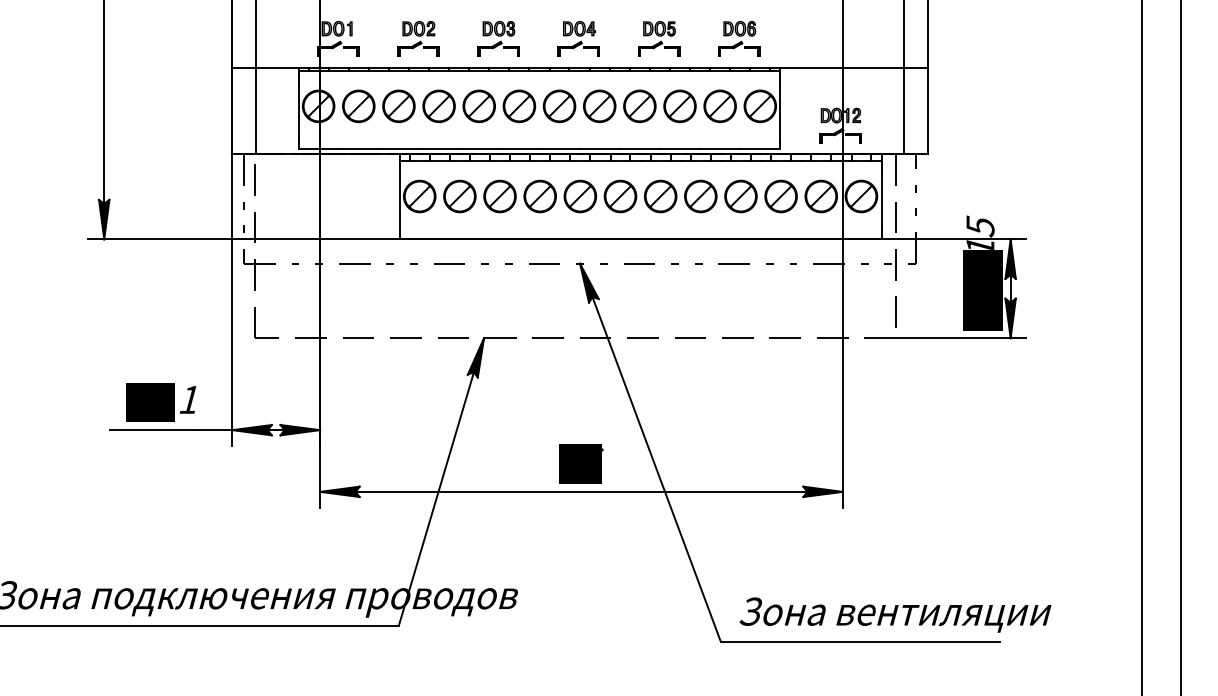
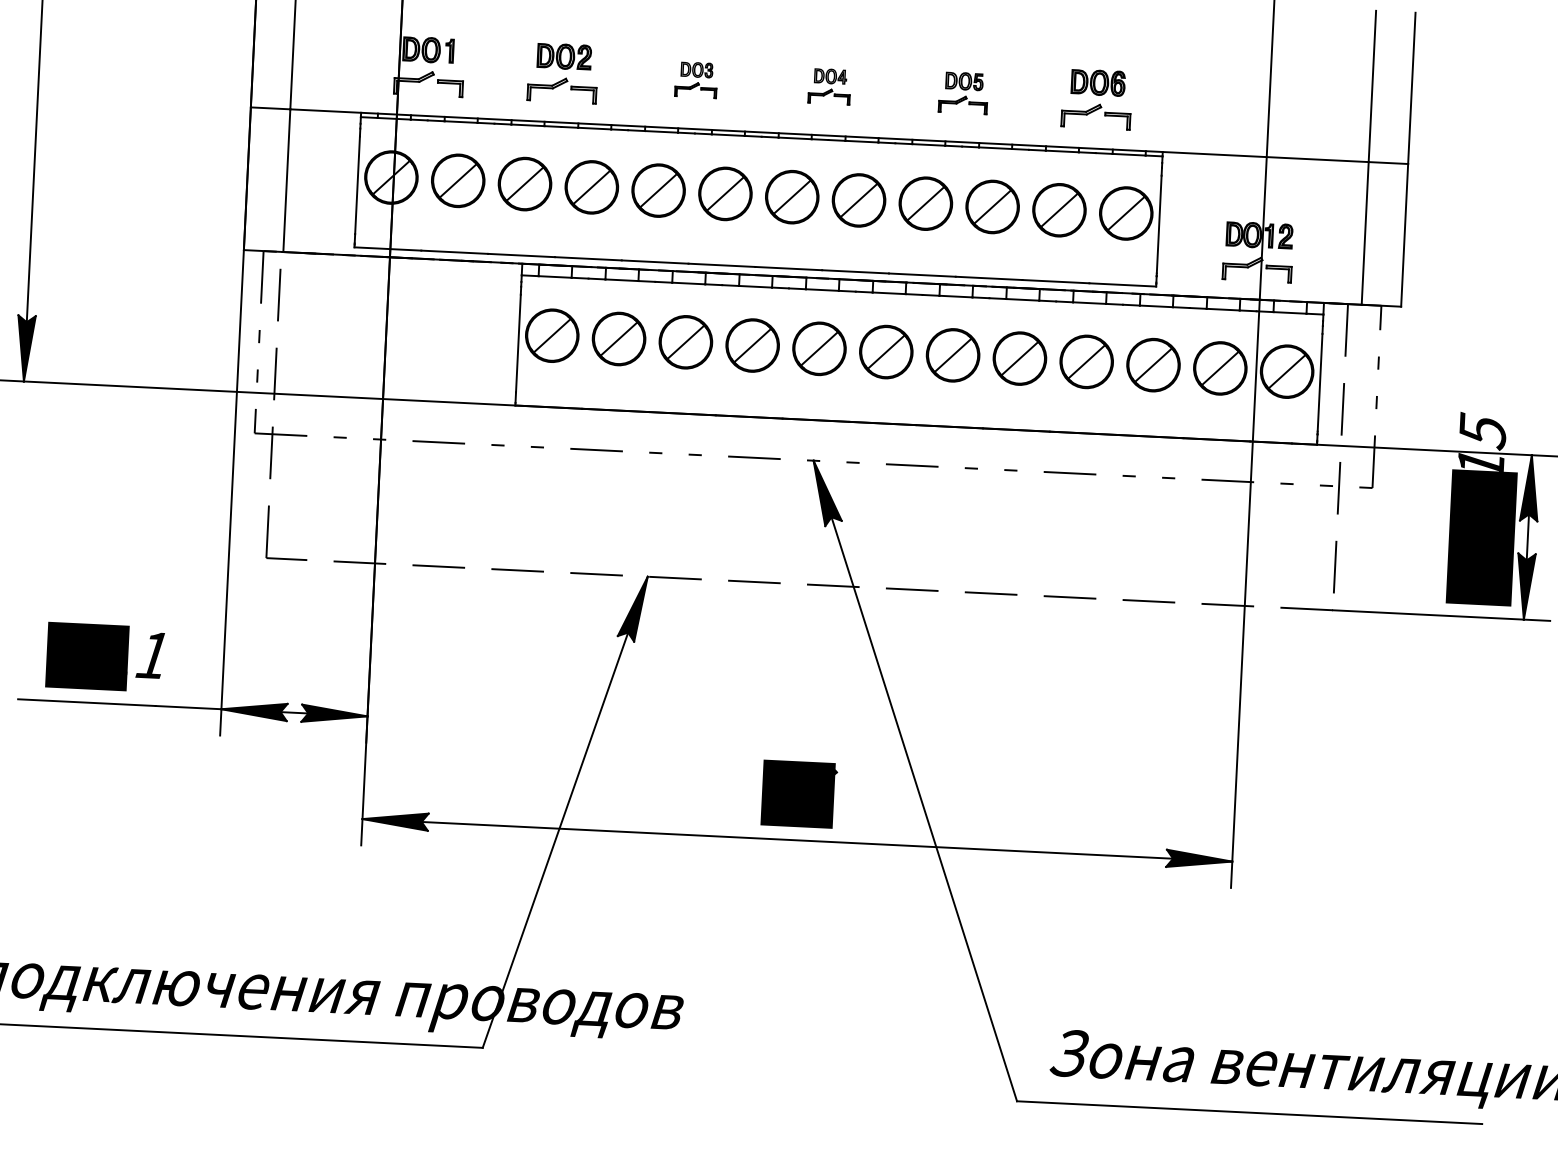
part: (498, 38) -> (696, 79), size x0.6
part: (578, 38) -> (829, 85), size x0.6
part: (659, 38) -> (964, 92), size x0.7

